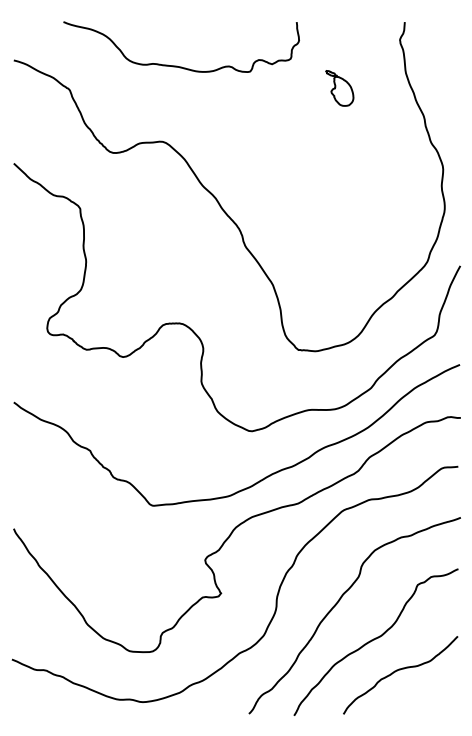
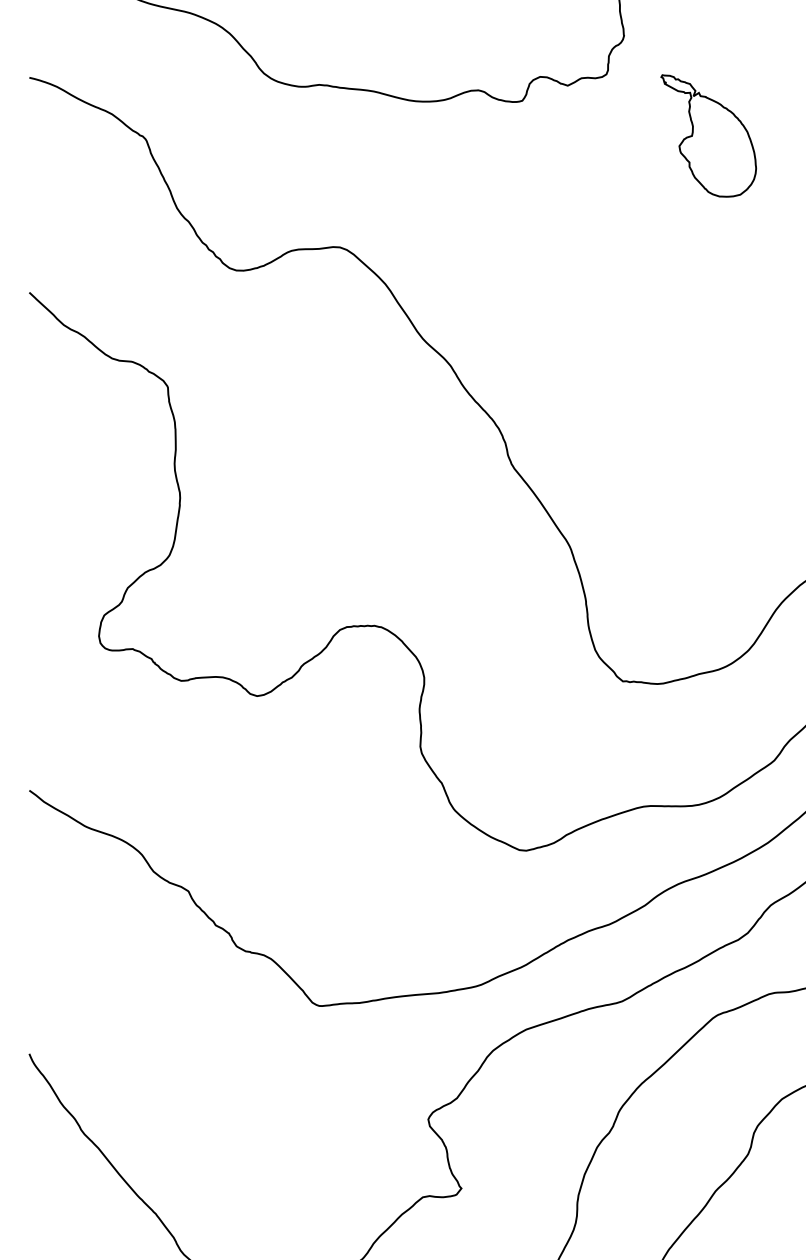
part: (339, 88) -> (708, 136), size x1.67

